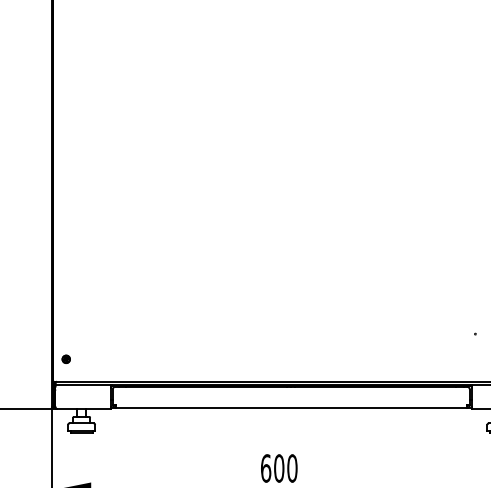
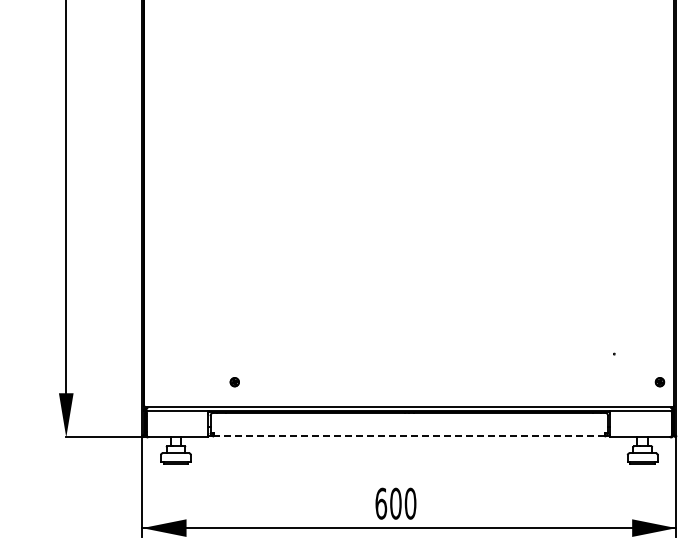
part: (65, 359) -> (234, 382), moved
line: (290, 408) -> (408, 436), solid -> dashed

